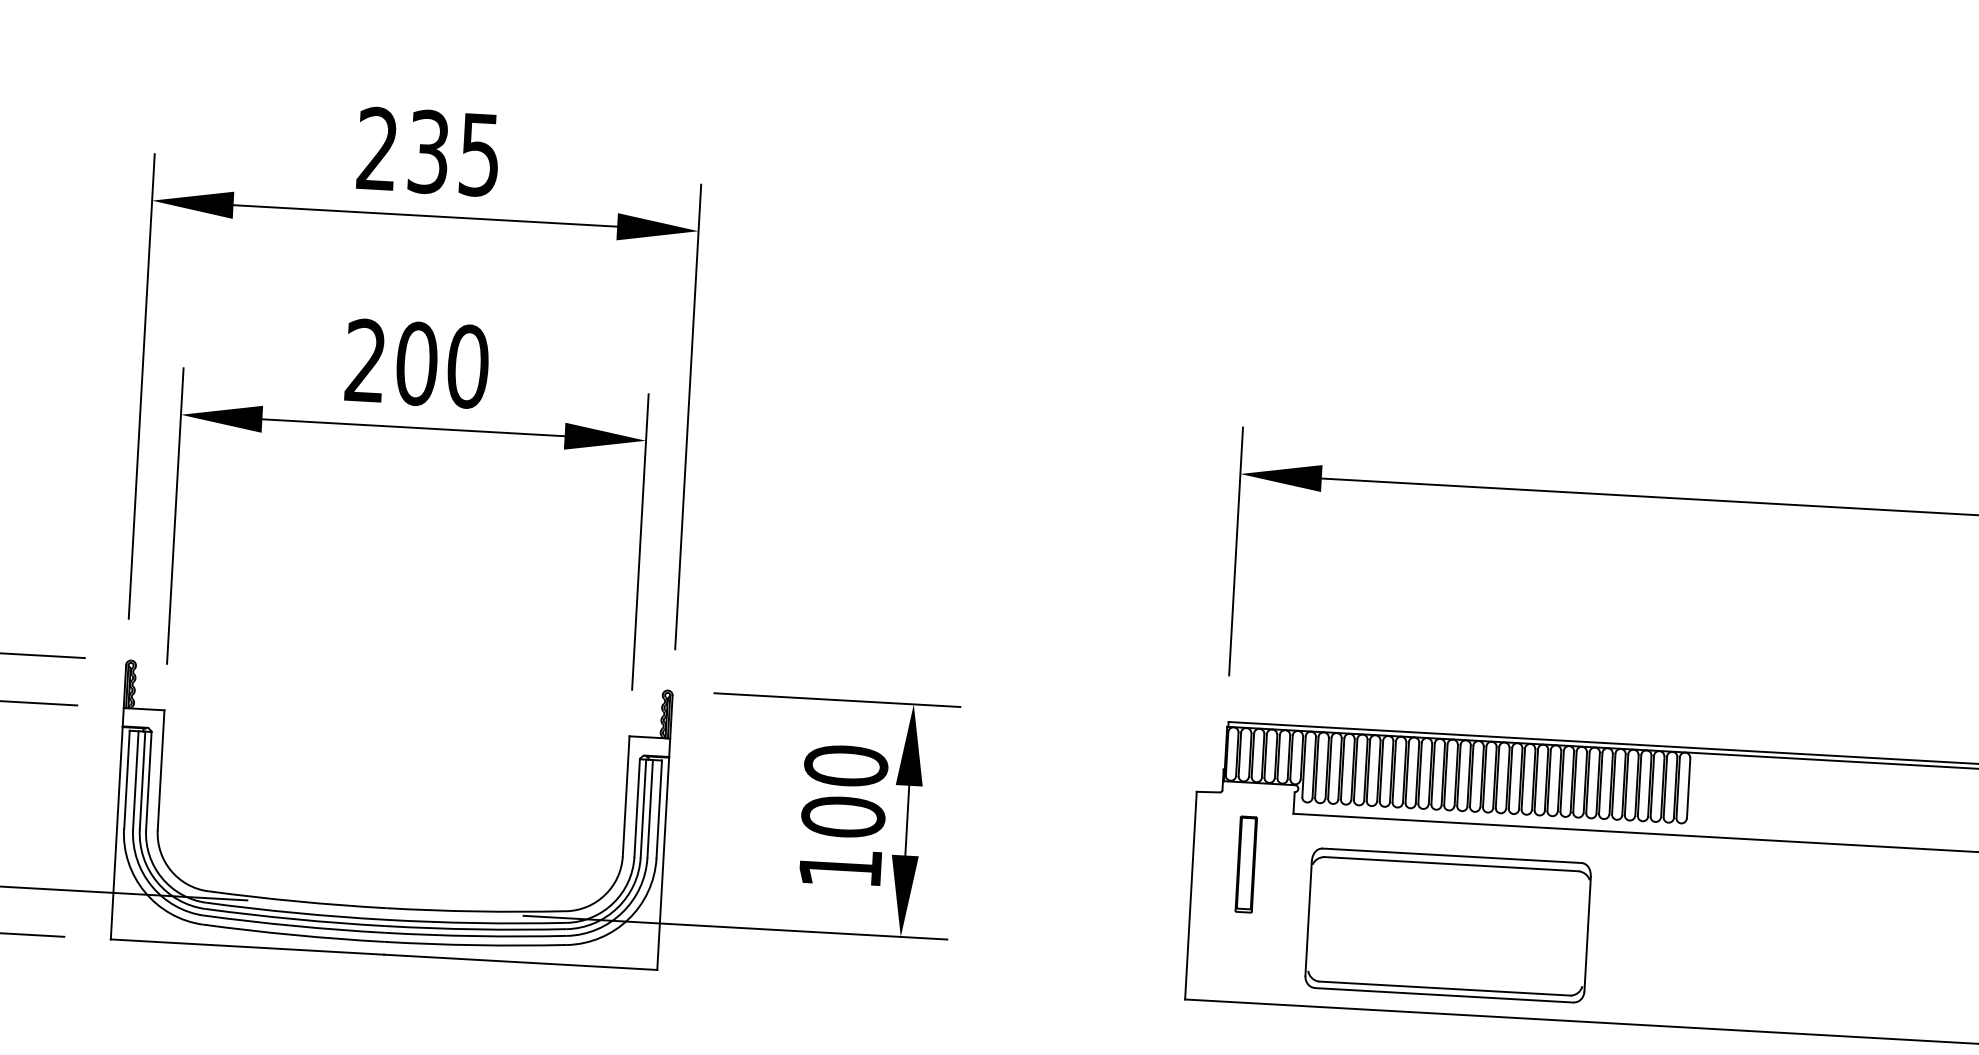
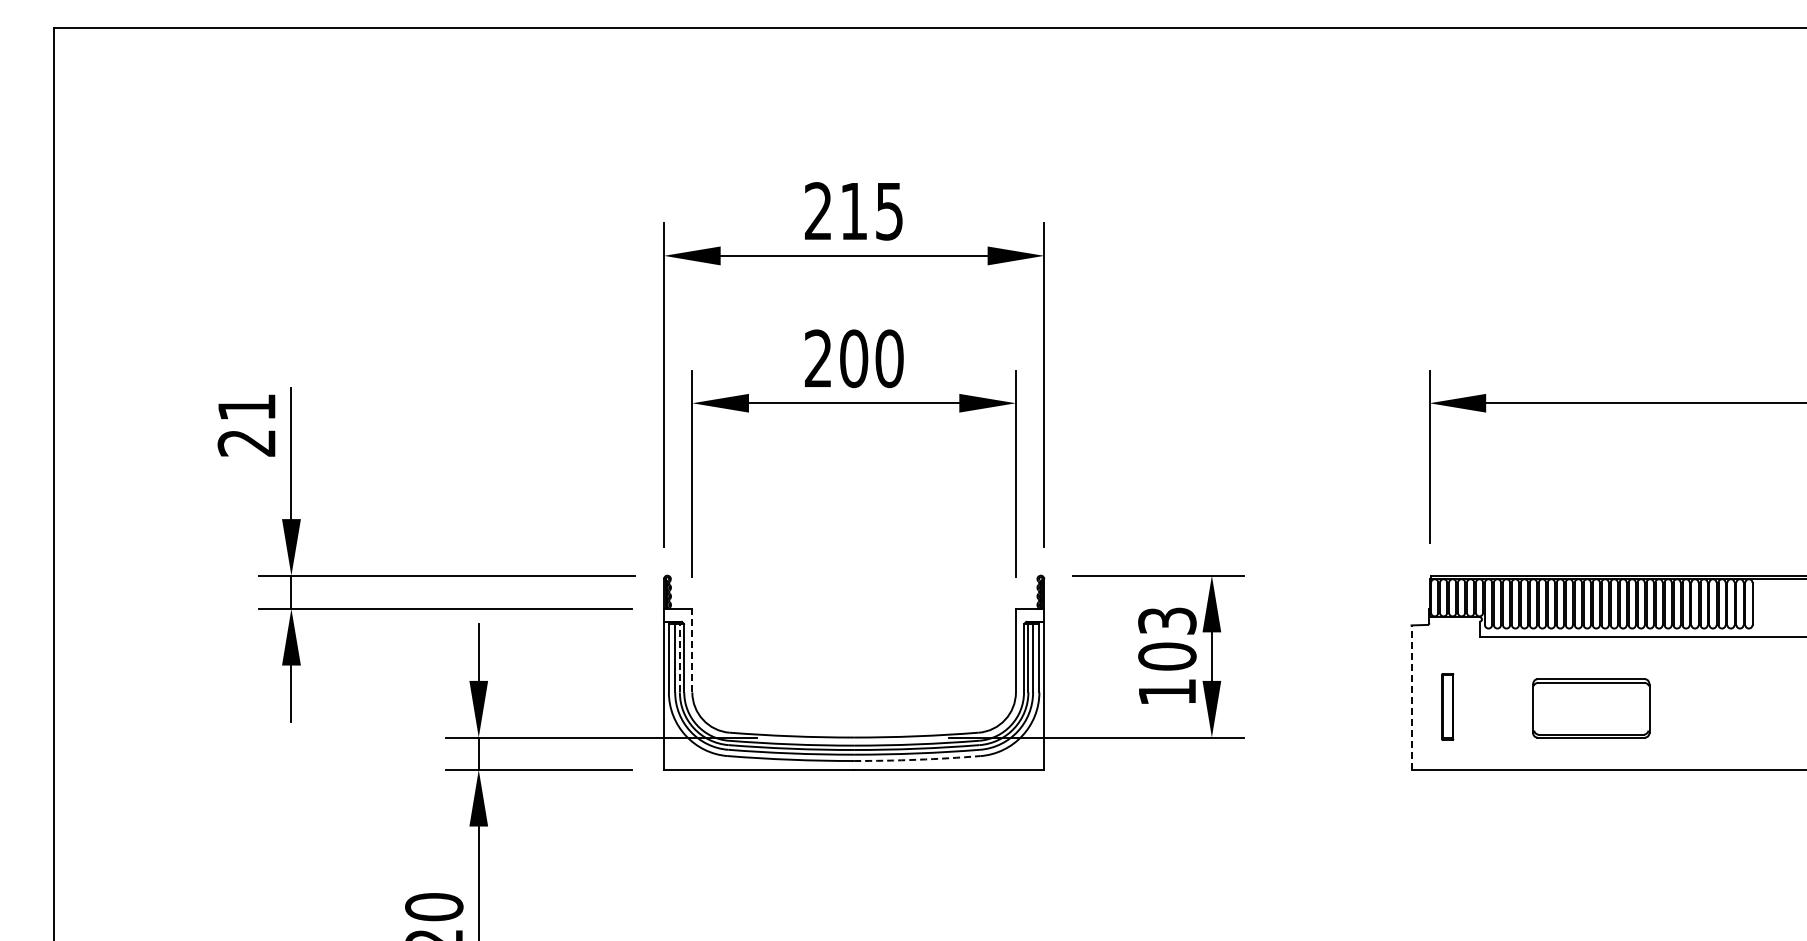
text: (427, 152) -> (853, 211), 235 -> 215
text: (846, 766) -> (1167, 621), 100 -> 103
line: (161, 770) -> (692, 650), solid -> dashed
line: (142, 780) -> (679, 658), solid -> dashed
part: (1245, 863) -> (1447, 706), moved
line: (1190, 895) -> (1411, 697), solid -> dashed
part: (1448, 925) -> (1591, 708), size x0.6
arc: (475, 944) -> (917, 759), solid -> dashed

